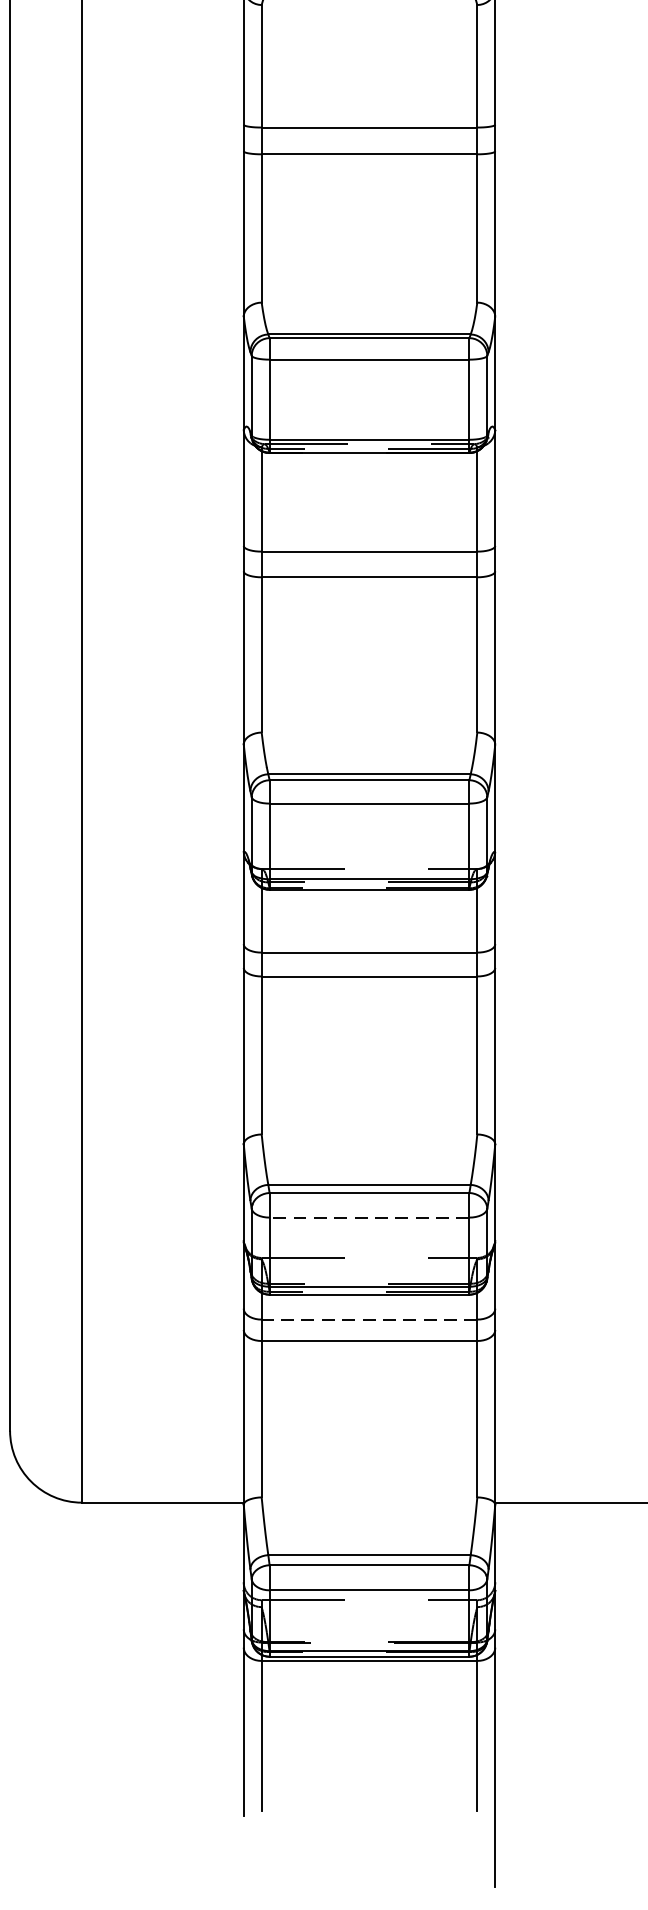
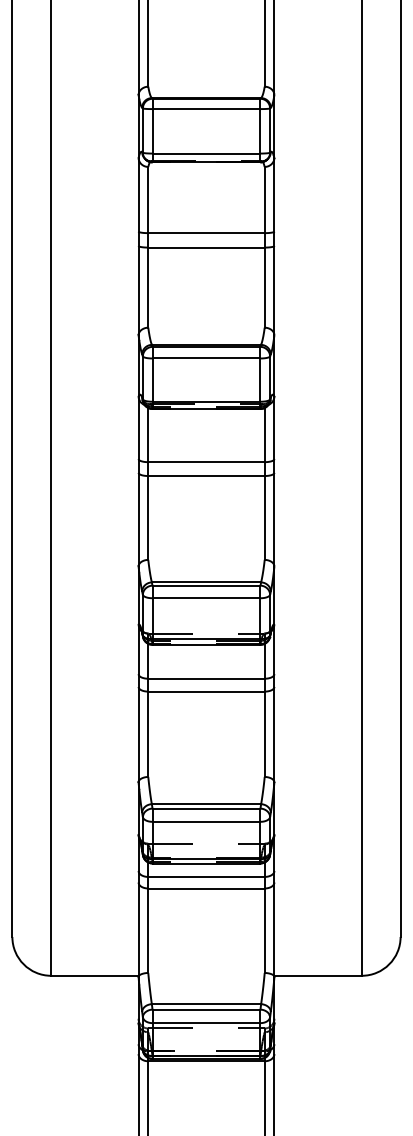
line: (369, 1216) -> (206, 821), dashed -> solid
line: (369, 1318) -> (206, 876), dashed -> solid

